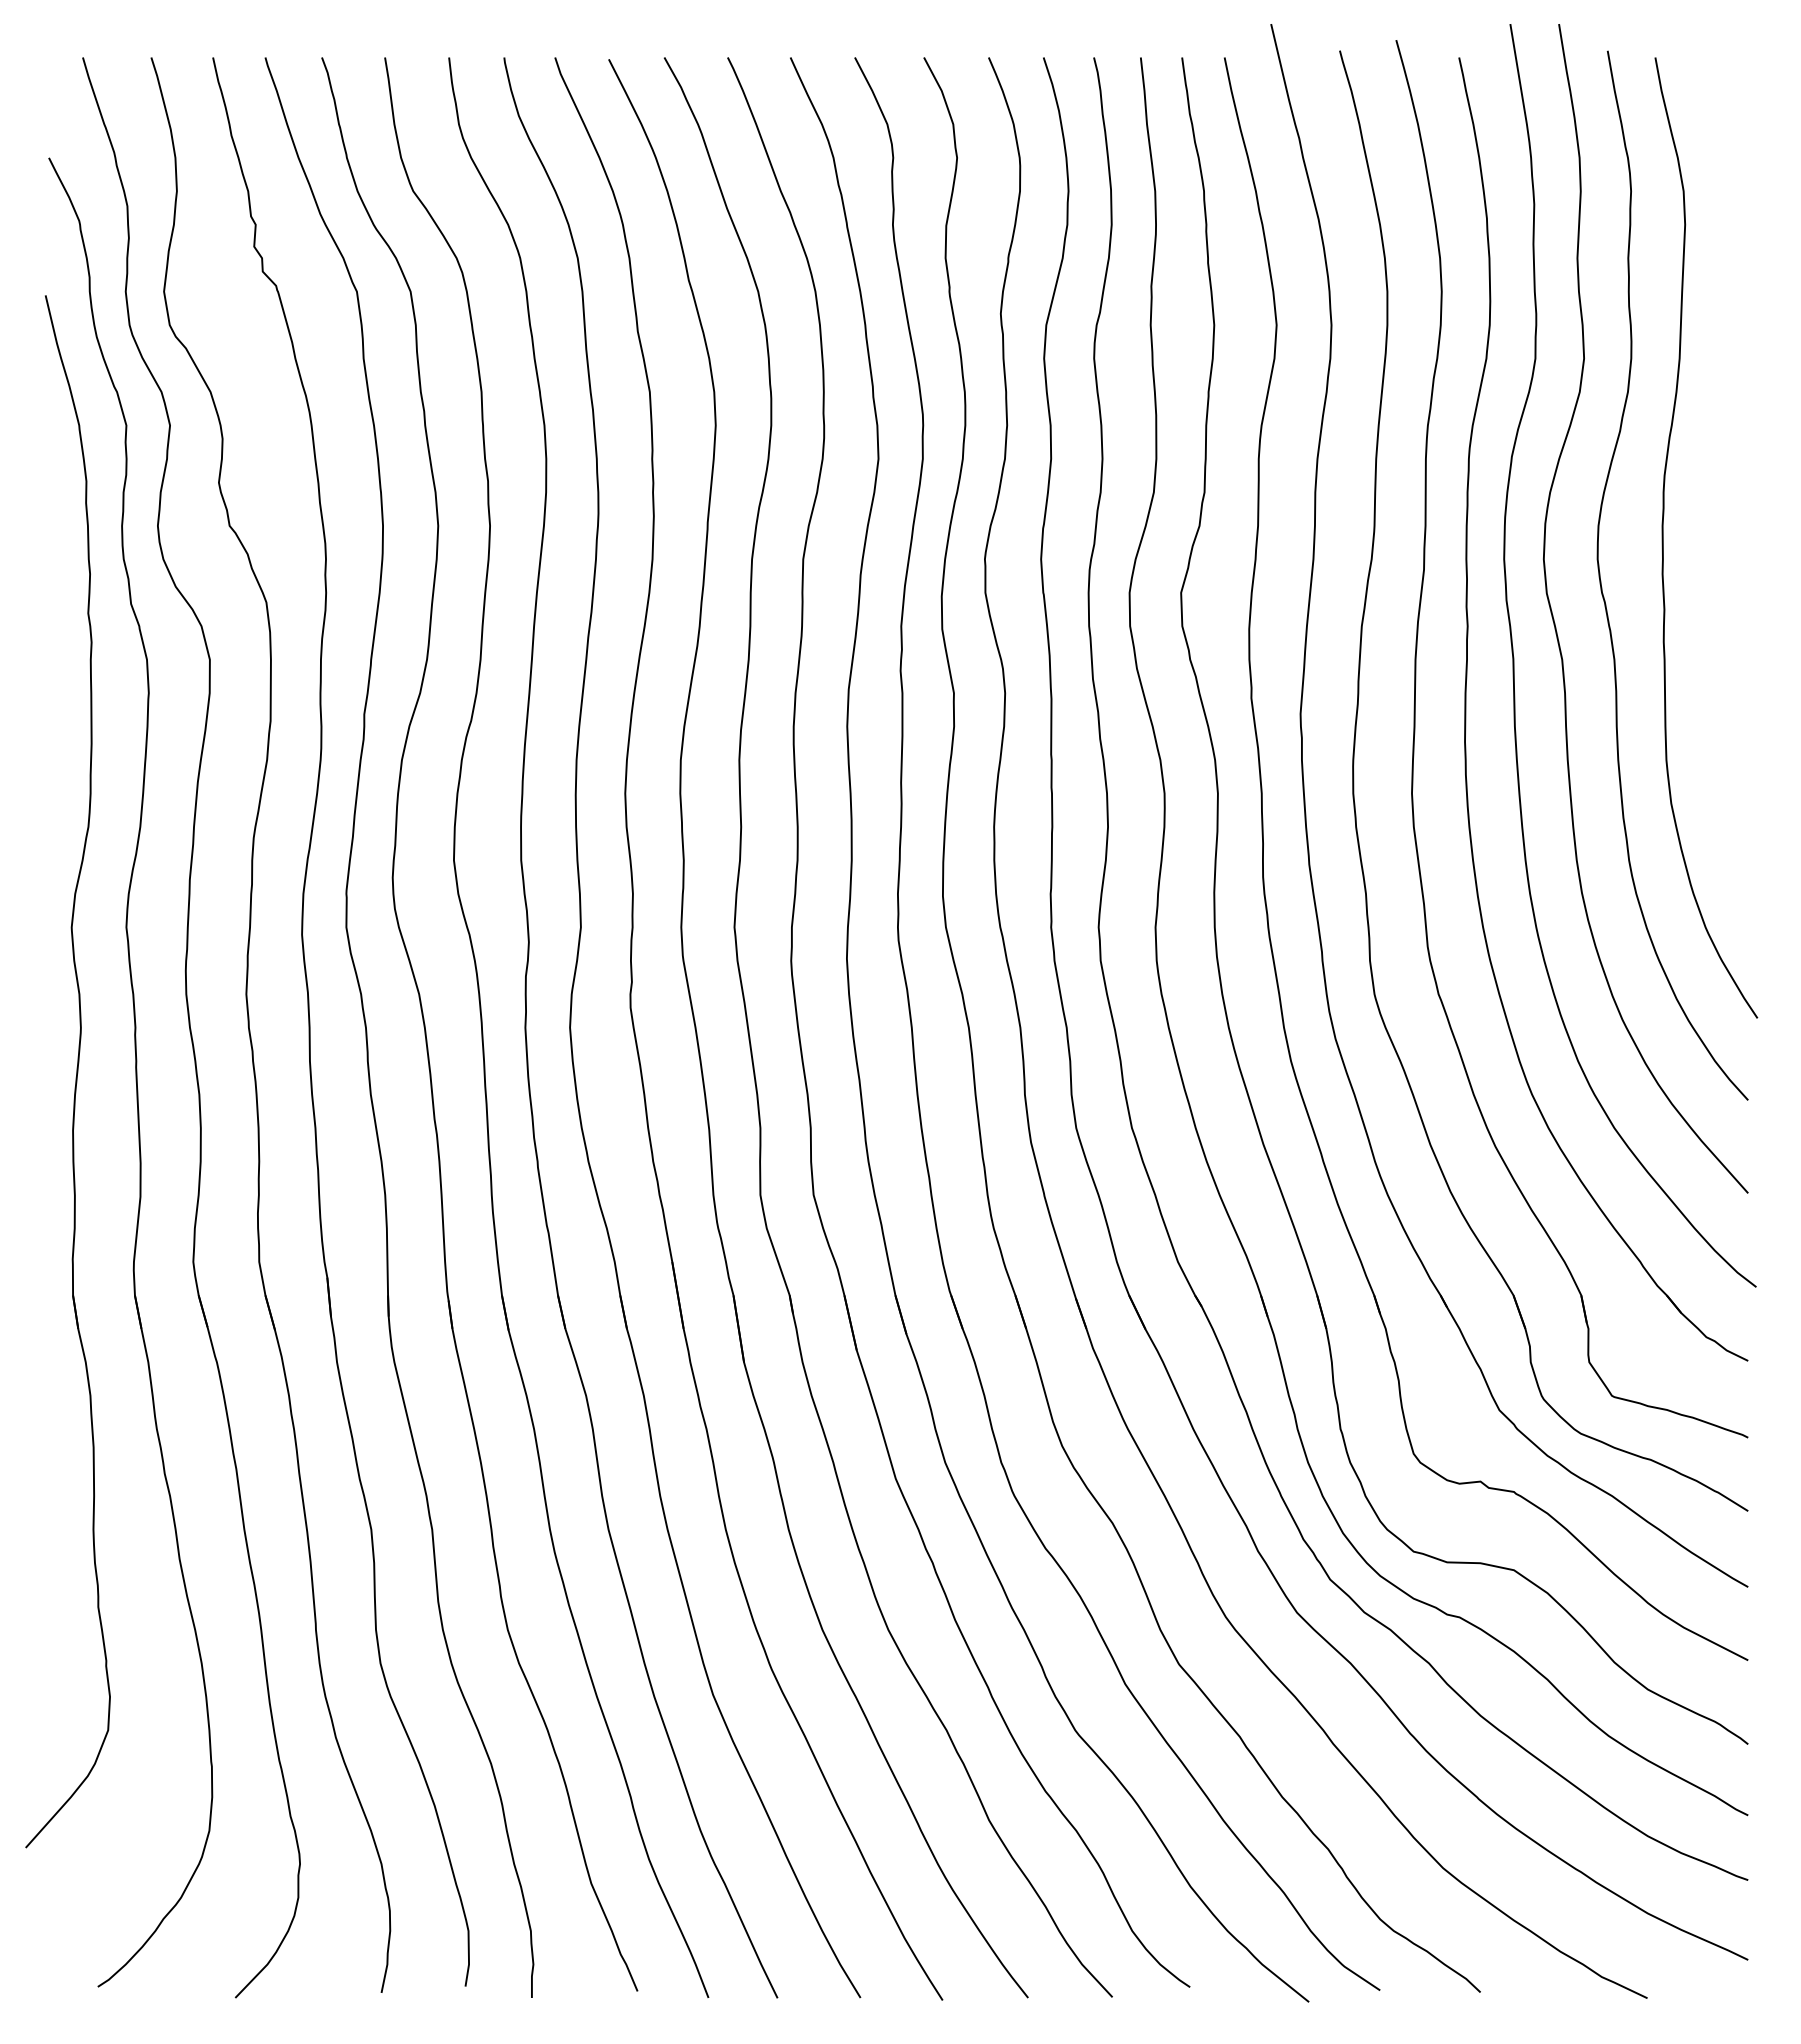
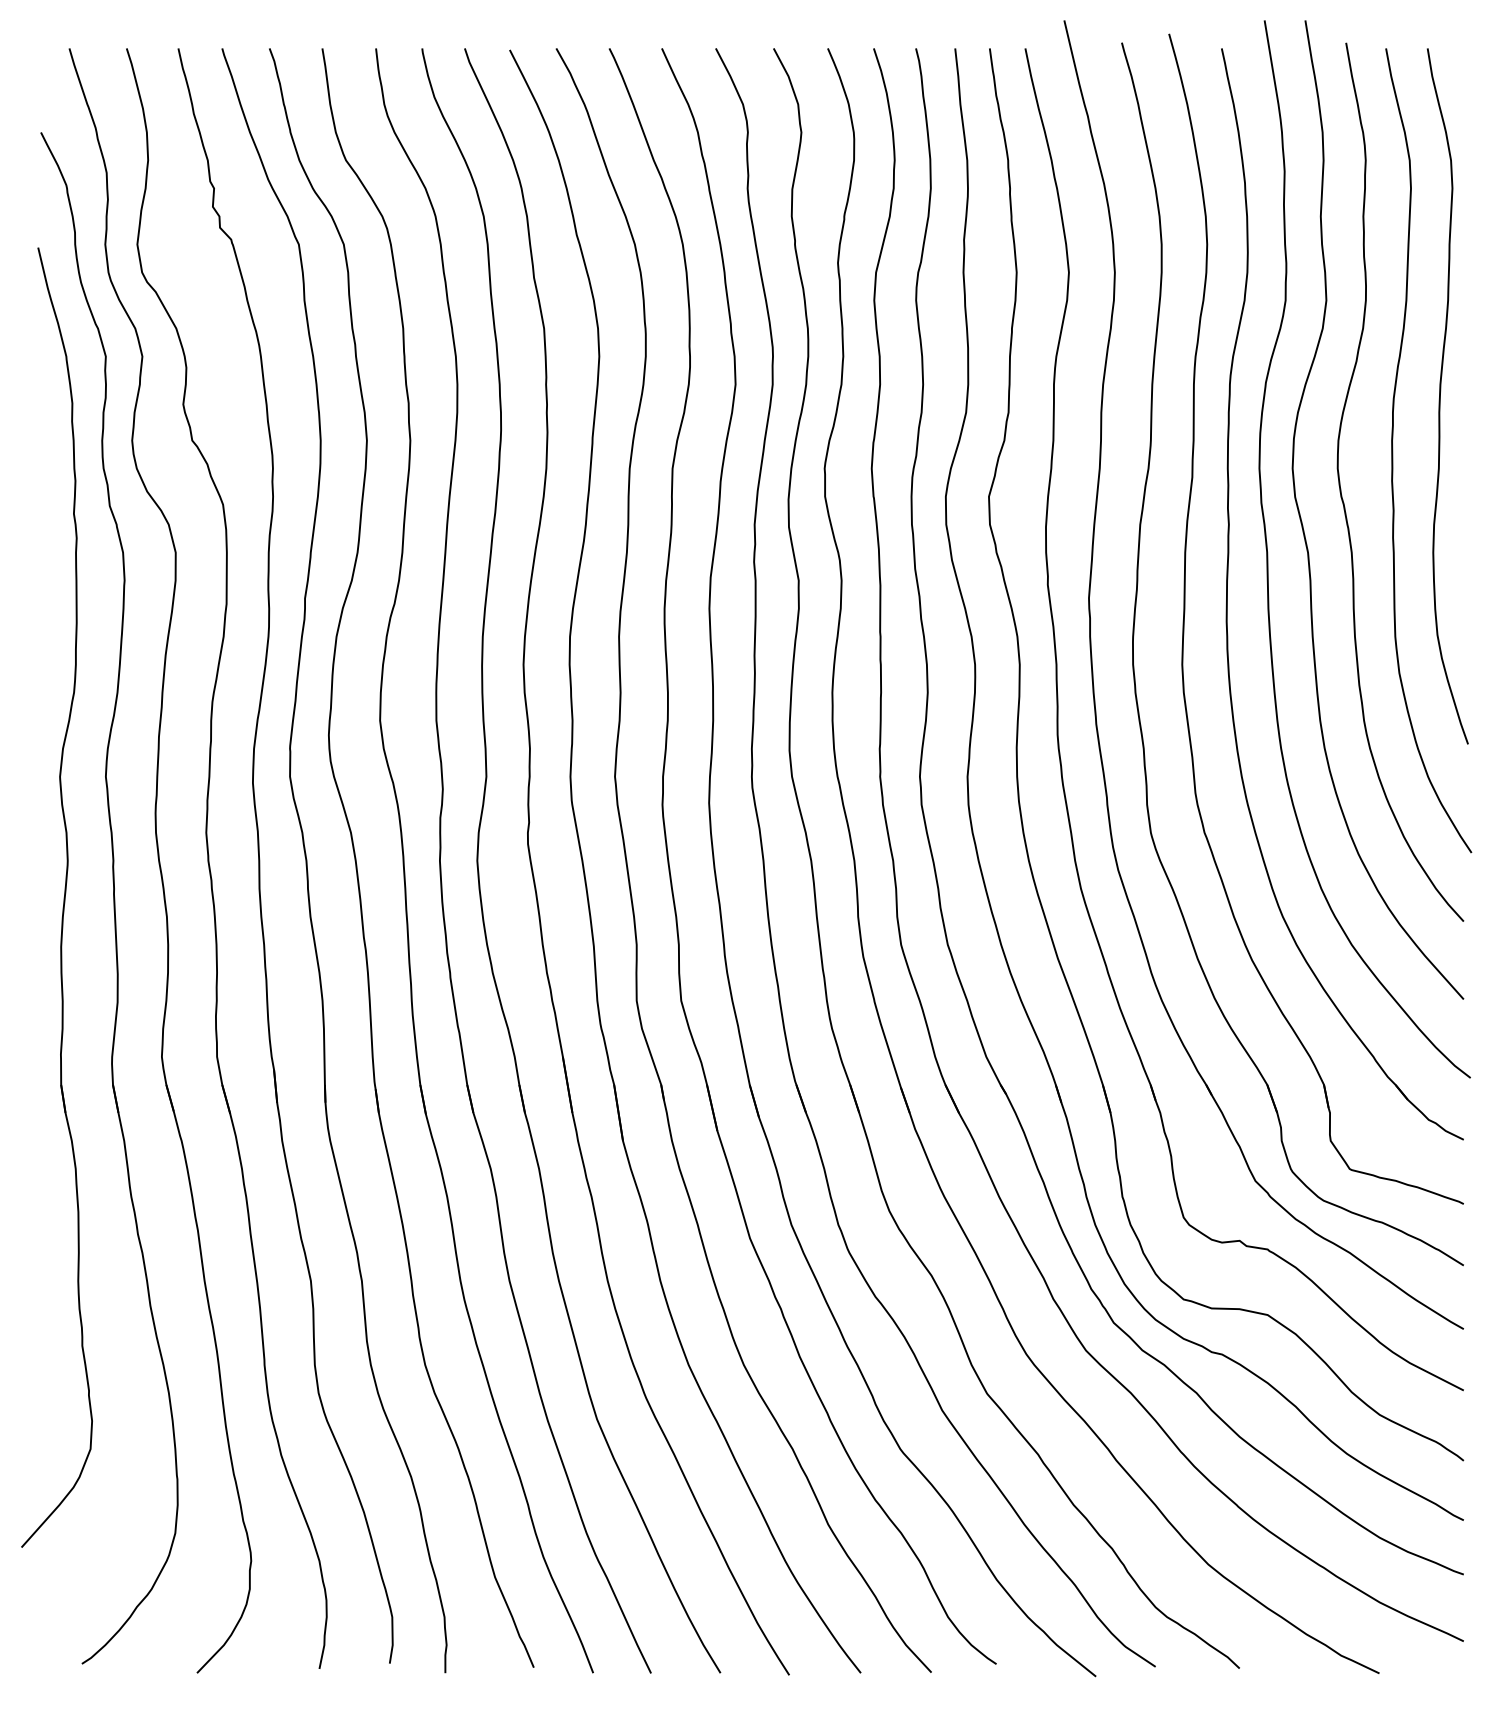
curve: (1720, 472) -> (1440, 395), added

